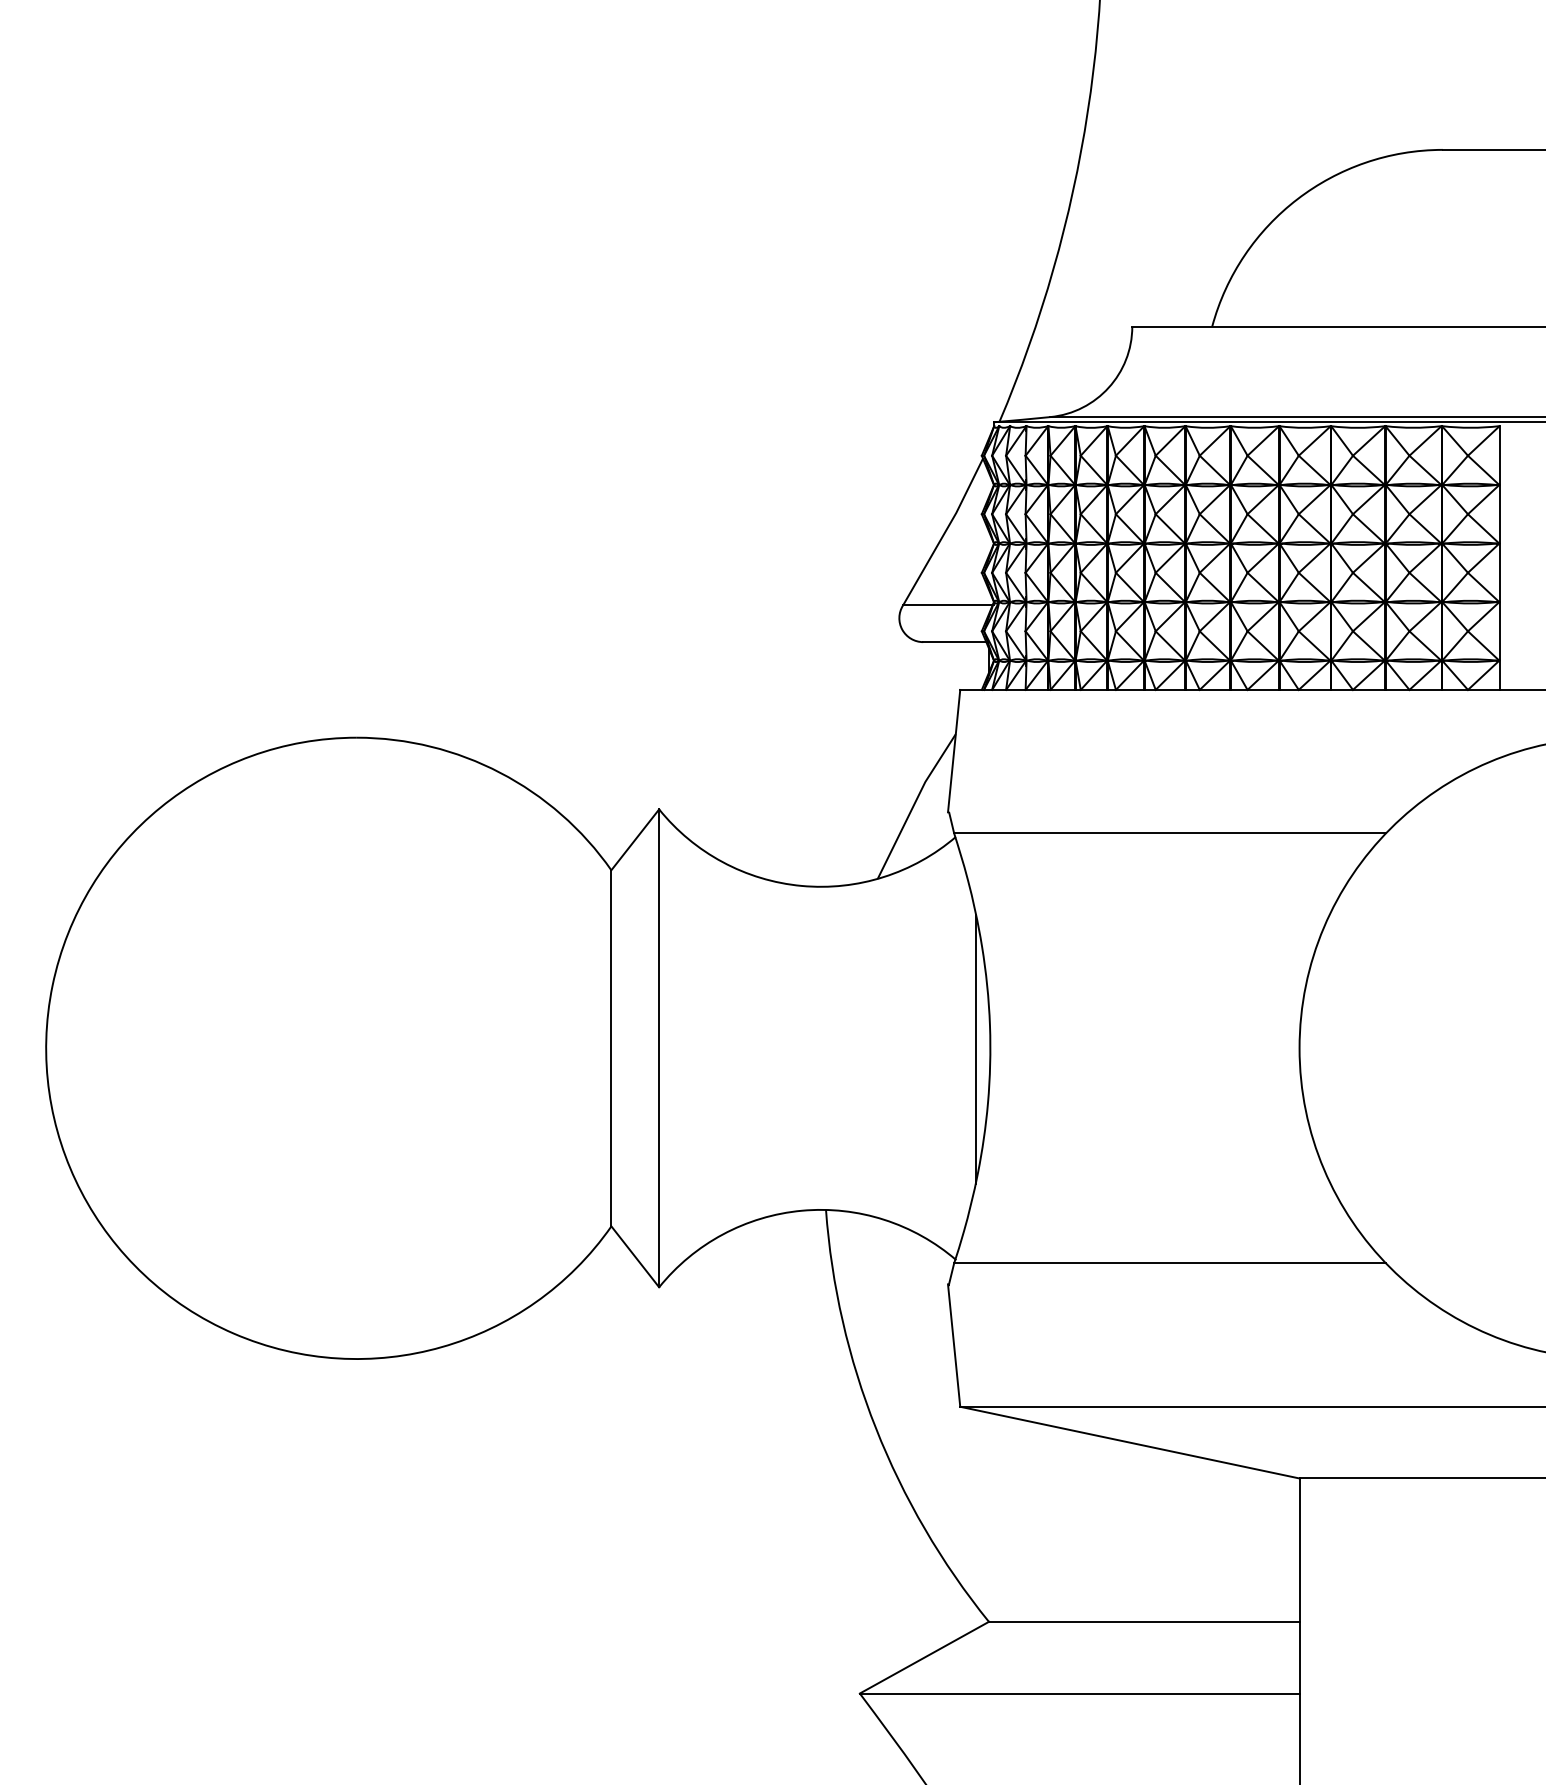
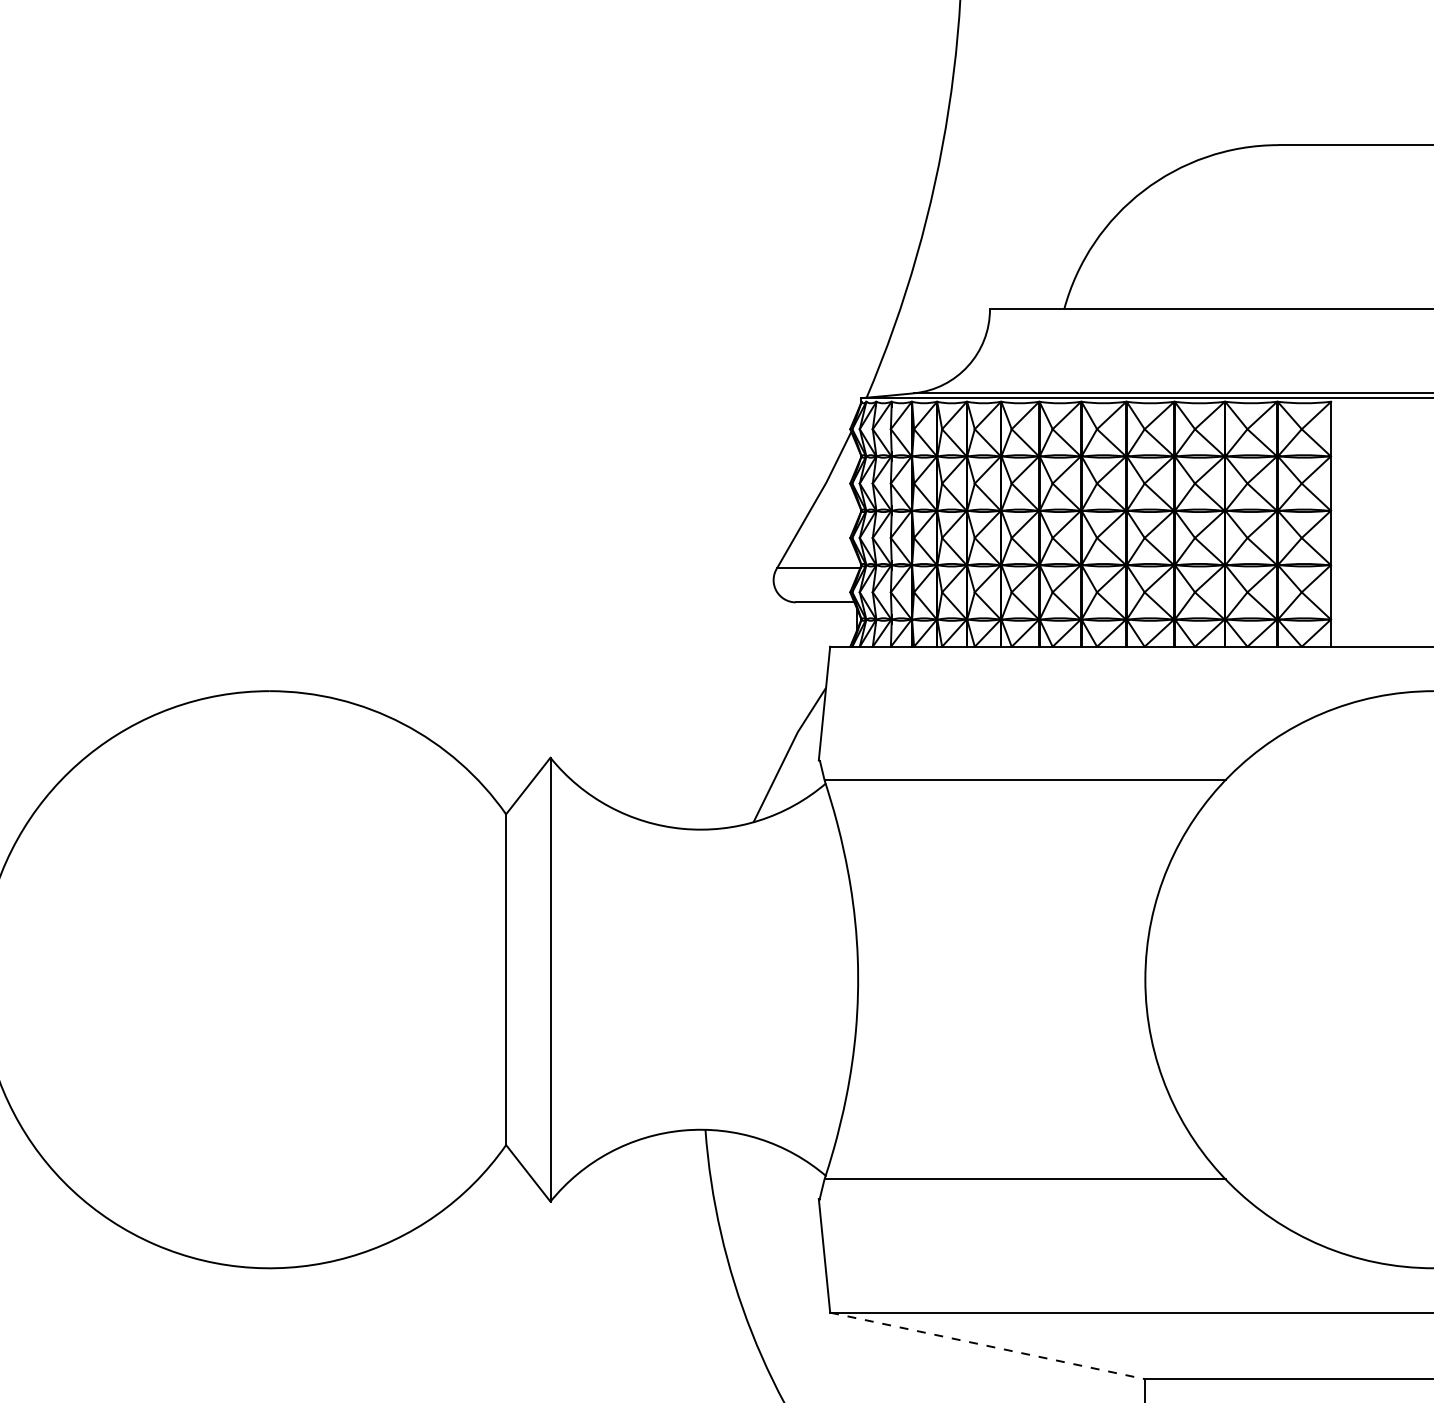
line: (975, 1048) -> (844, 979), removed
line: (1130, 1442) -> (988, 1345), solid -> dashed

